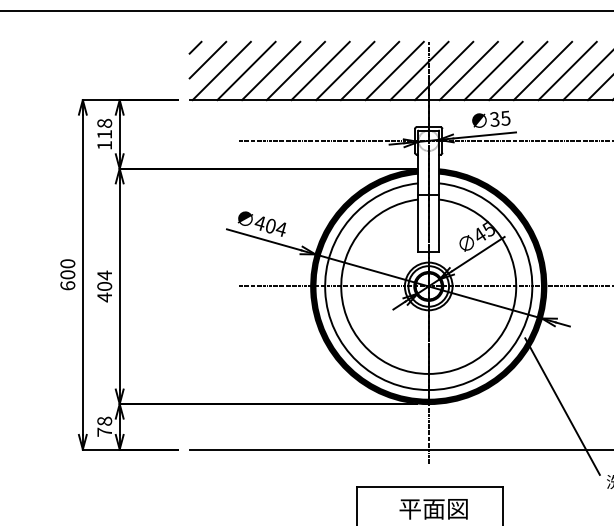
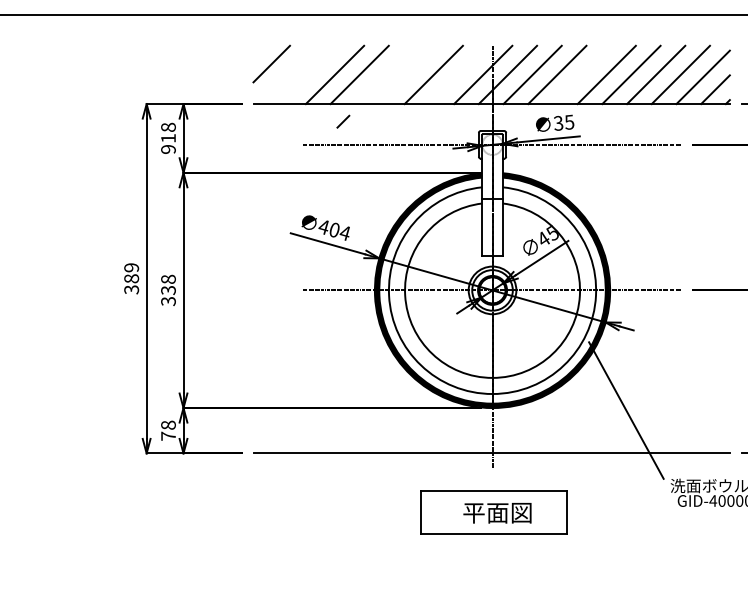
line: (195, 47) -> (343, 121), moved
line: (221, 70) -> (285, 74), removed
line: (246, 70) -> (310, 74), removed
line: (320, 70) -> (384, 74), removed
line: (345, 70) -> (409, 74), removed
line: (394, 70) -> (458, 74), removed
line: (517, 70) -> (581, 74), removed
text: (104, 145) -> (168, 149), 118 -> 918
text: (67, 274) -> (131, 278), 600 -> 389
text: (104, 286) -> (168, 290), 404 -> 338

